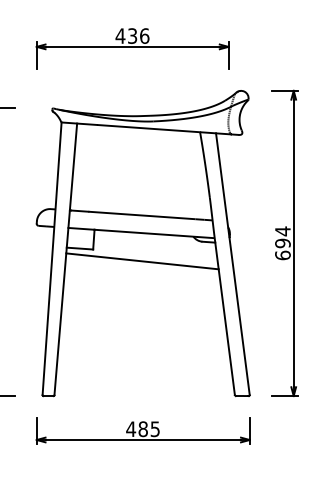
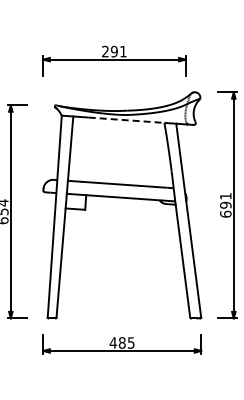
text: (131, 35) -> (113, 51), 436 -> 291
line: (148, 128) -> (126, 120), solid -> dashed
text: (282, 231) -> (225, 196), 694 -> 691
line: (142, 261) -> (121, 218), removed

